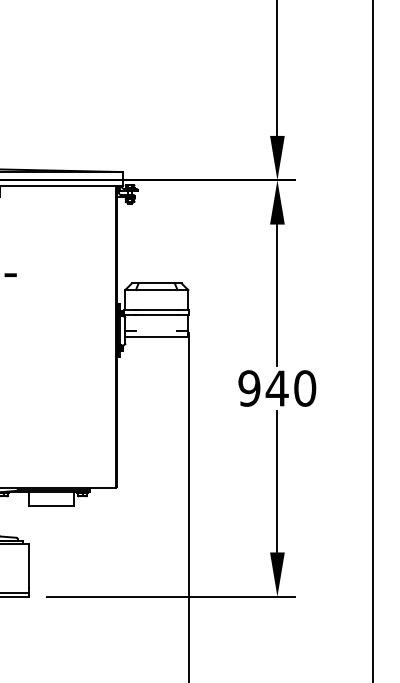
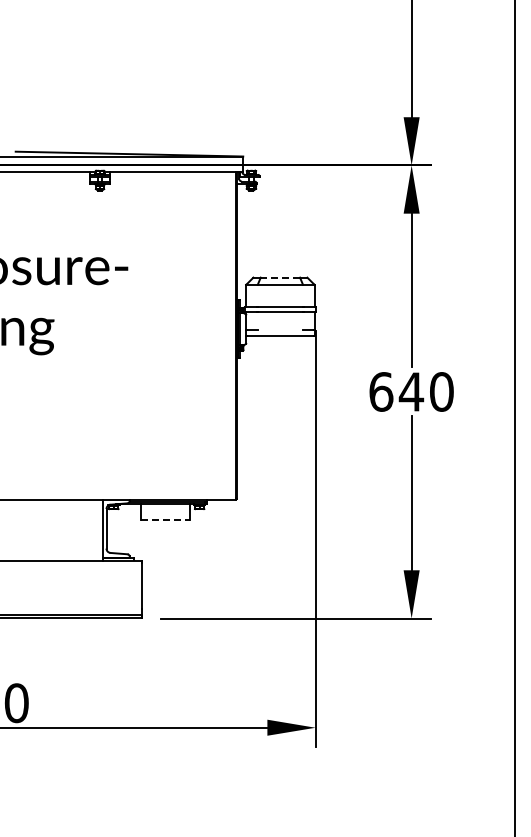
line: (156, 283) -> (280, 277), solid -> dashed
text: (249, 388) -> (381, 391), 940 -> 640
line: (52, 506) -> (166, 520), solid -> dashed

